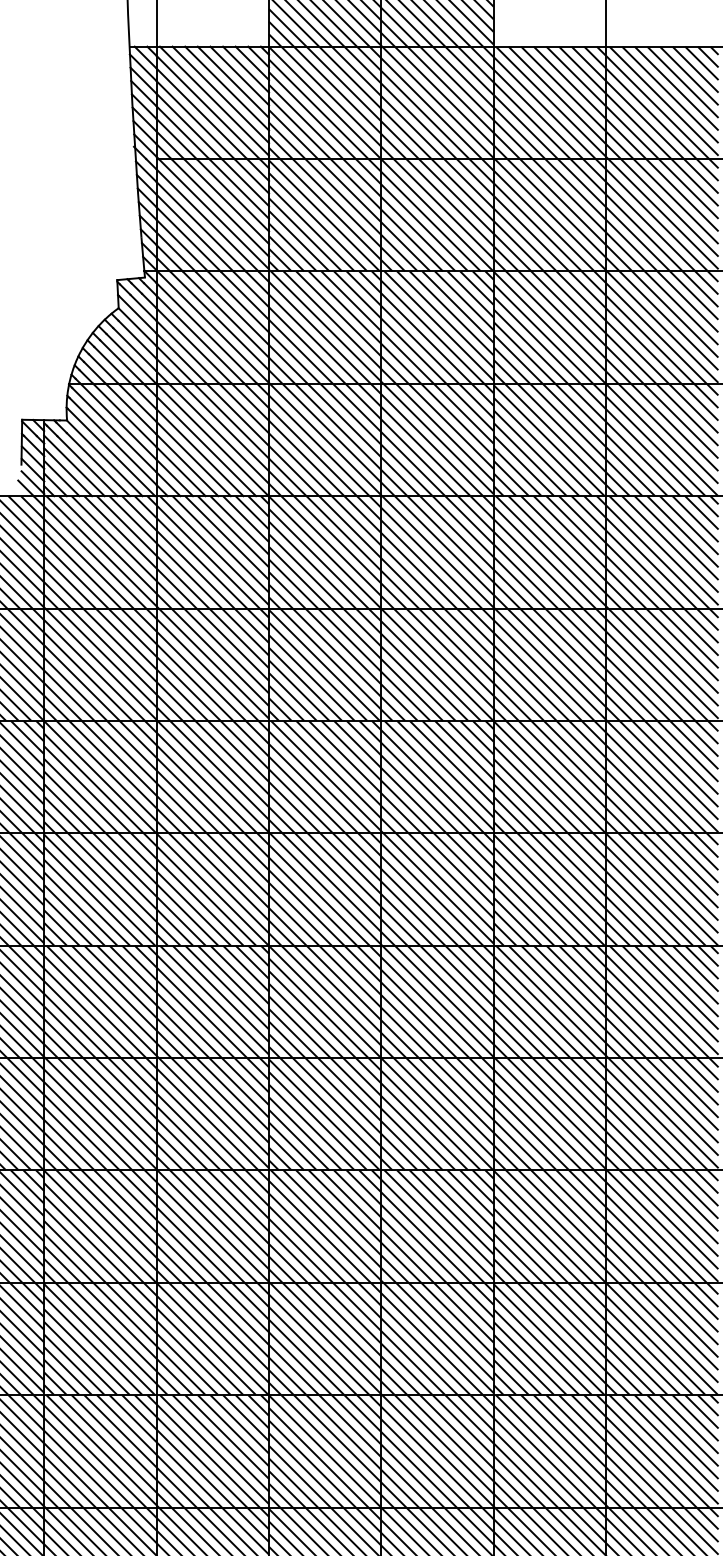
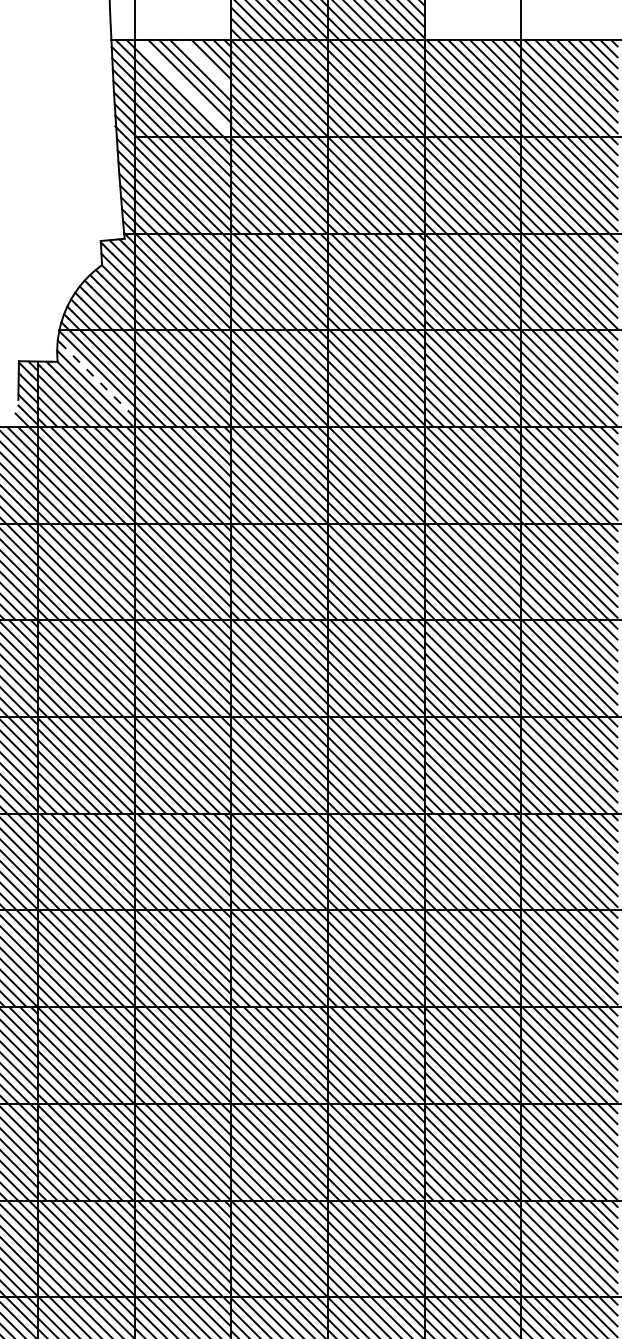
line: (239, 75) -> (206, 64), removed
line: (214, 100) -> (184, 86), removed
line: (112, 441) -> (96, 379), solid -> dashed

